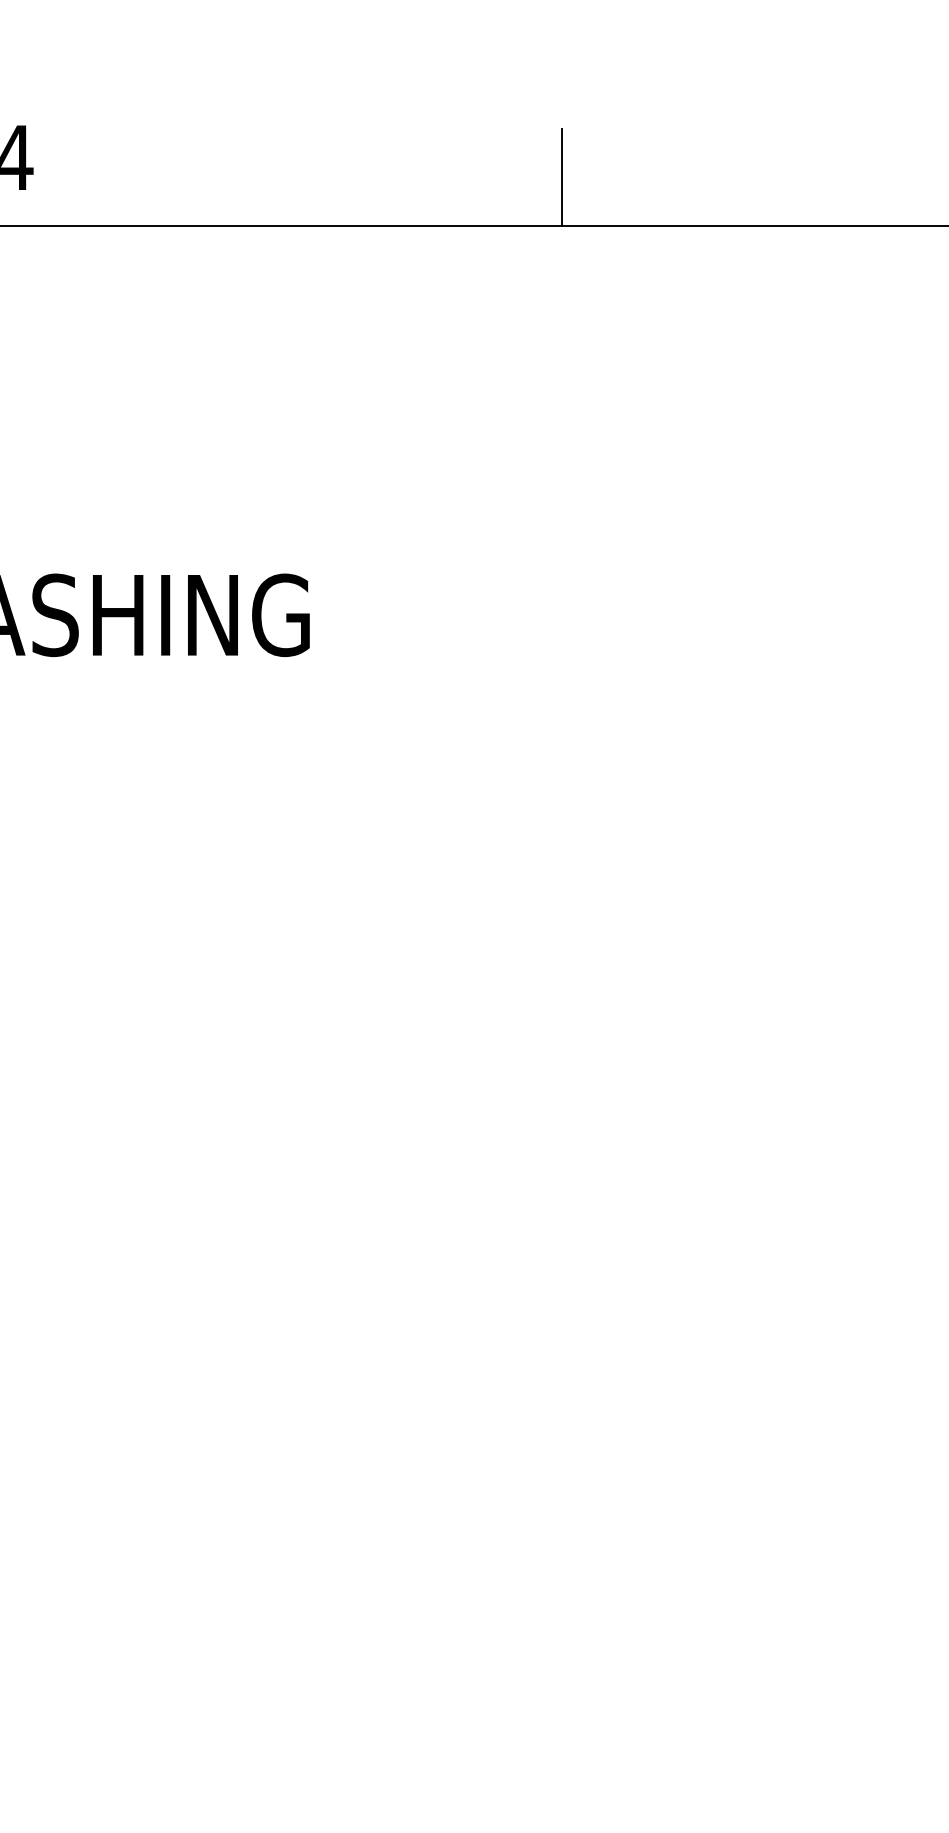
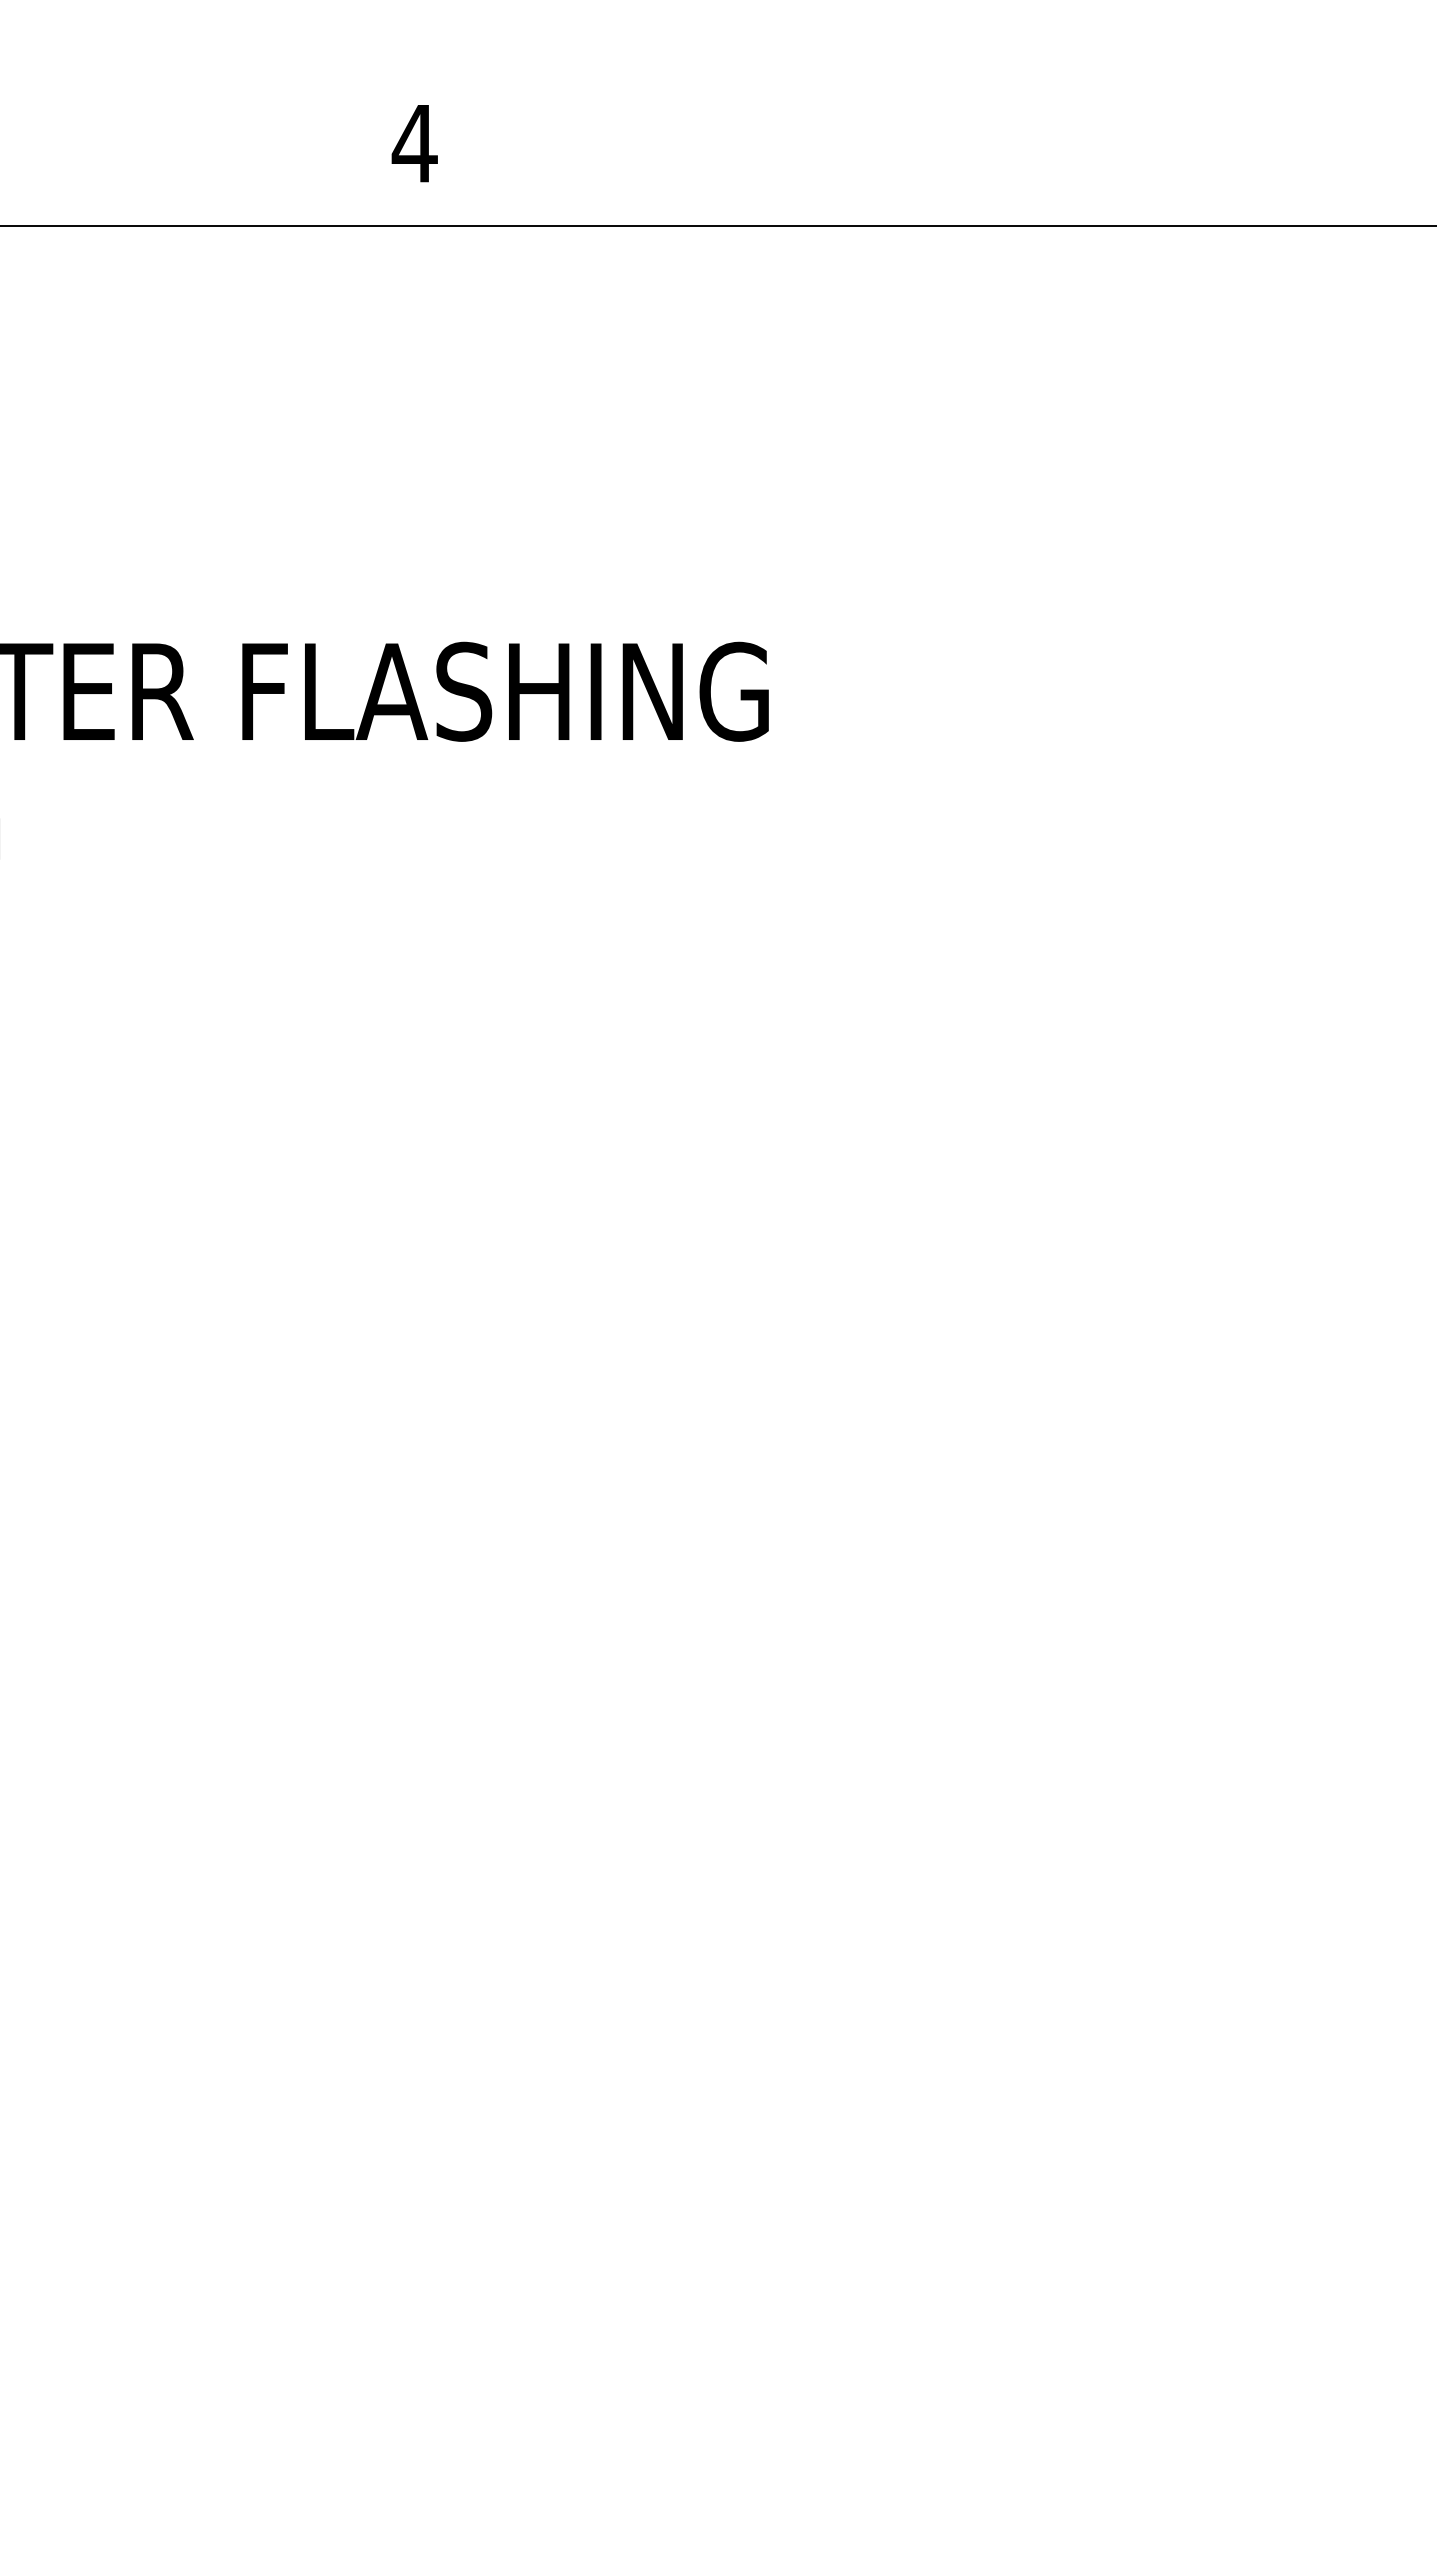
line: (562, 177) -> (1071, 167), removed

